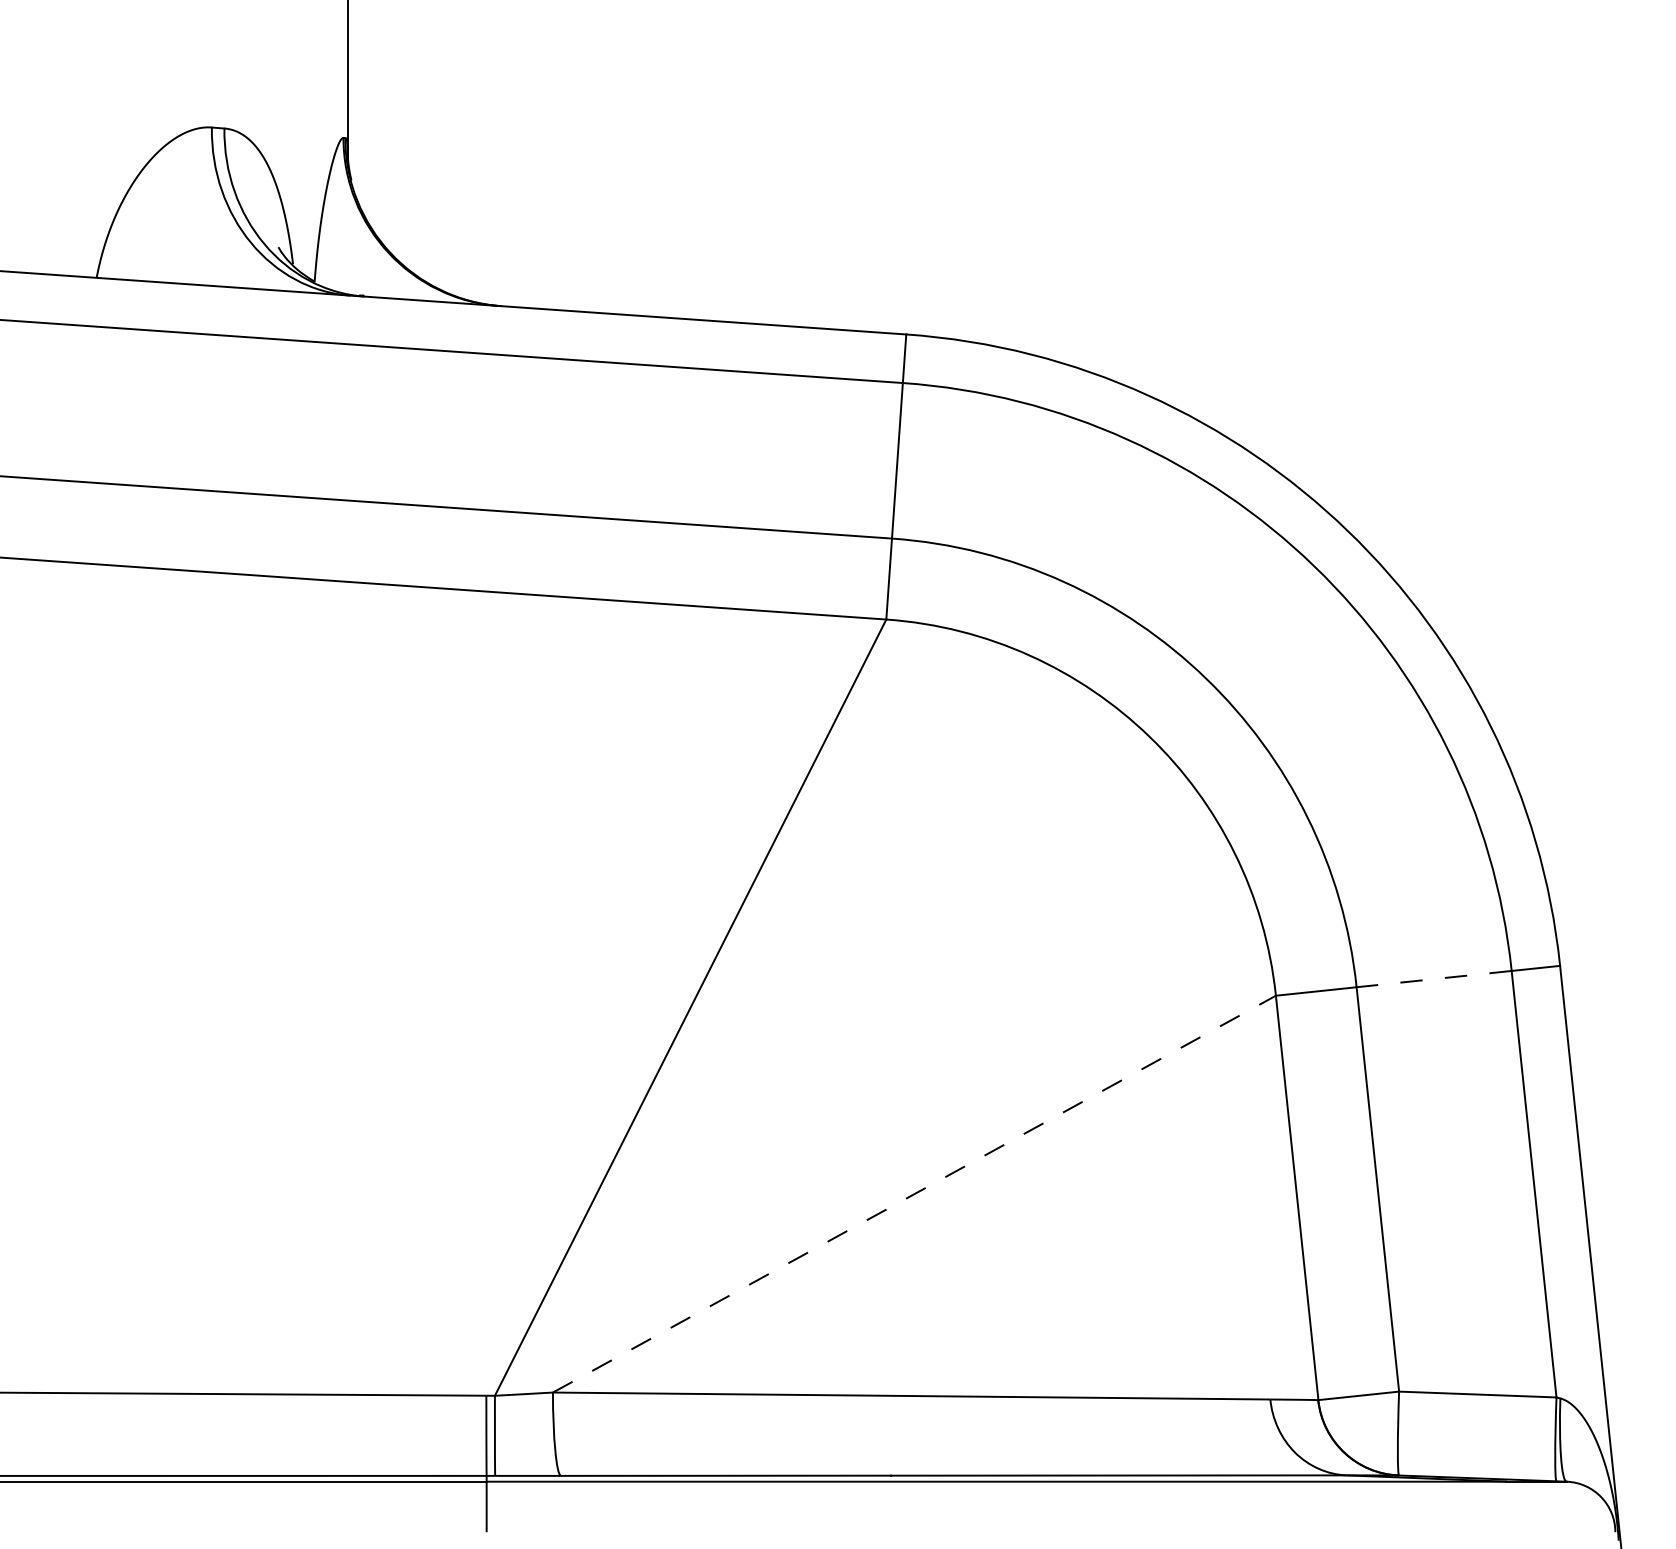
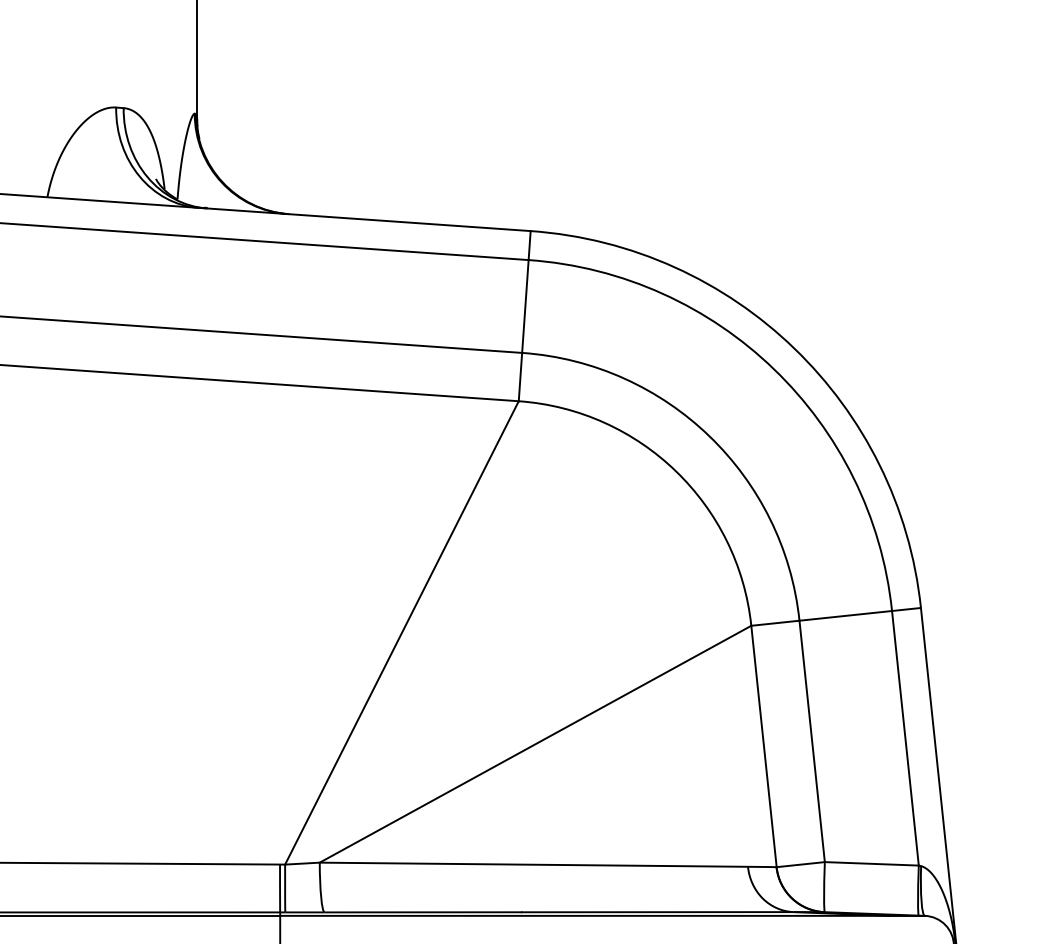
line: (1433, 978) -> (845, 615), dashed -> solid
line: (914, 1192) -> (535, 743), dashed -> solid

